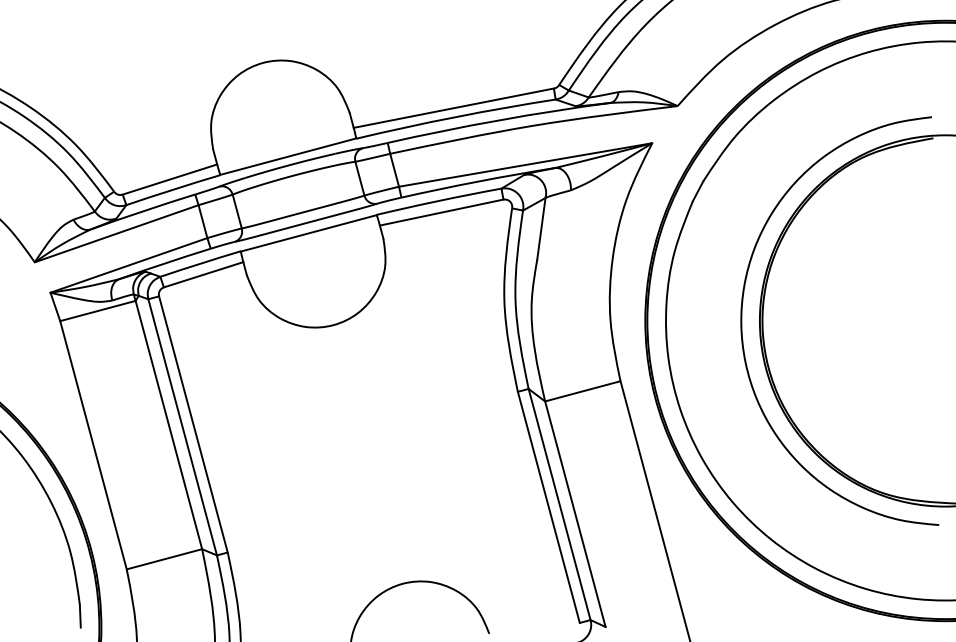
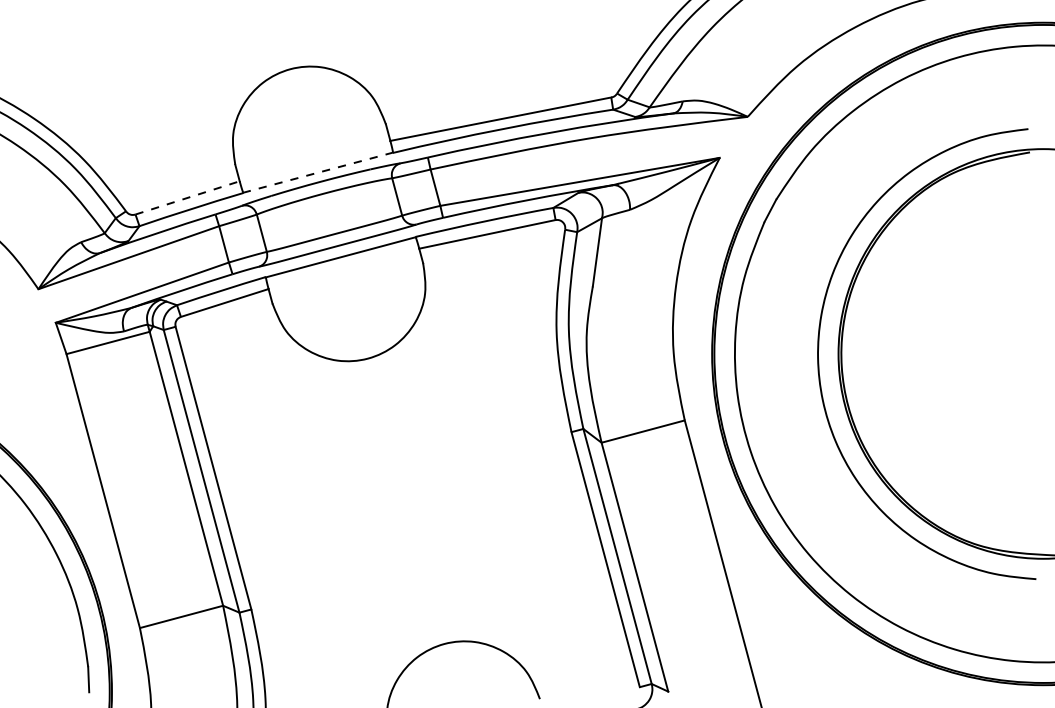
line: (288, 156) -> (318, 172), solid -> dashed
line: (169, 179) -> (187, 197), solid -> dashed

